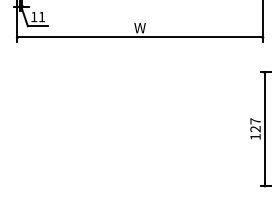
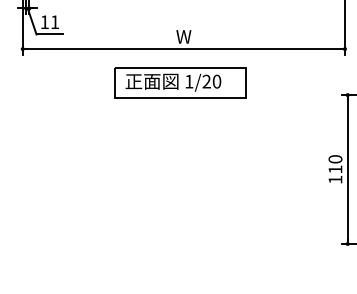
part: (137, 63) -> (180, 83), added
text: (255, 125) -> (335, 164), 127 -> 110

